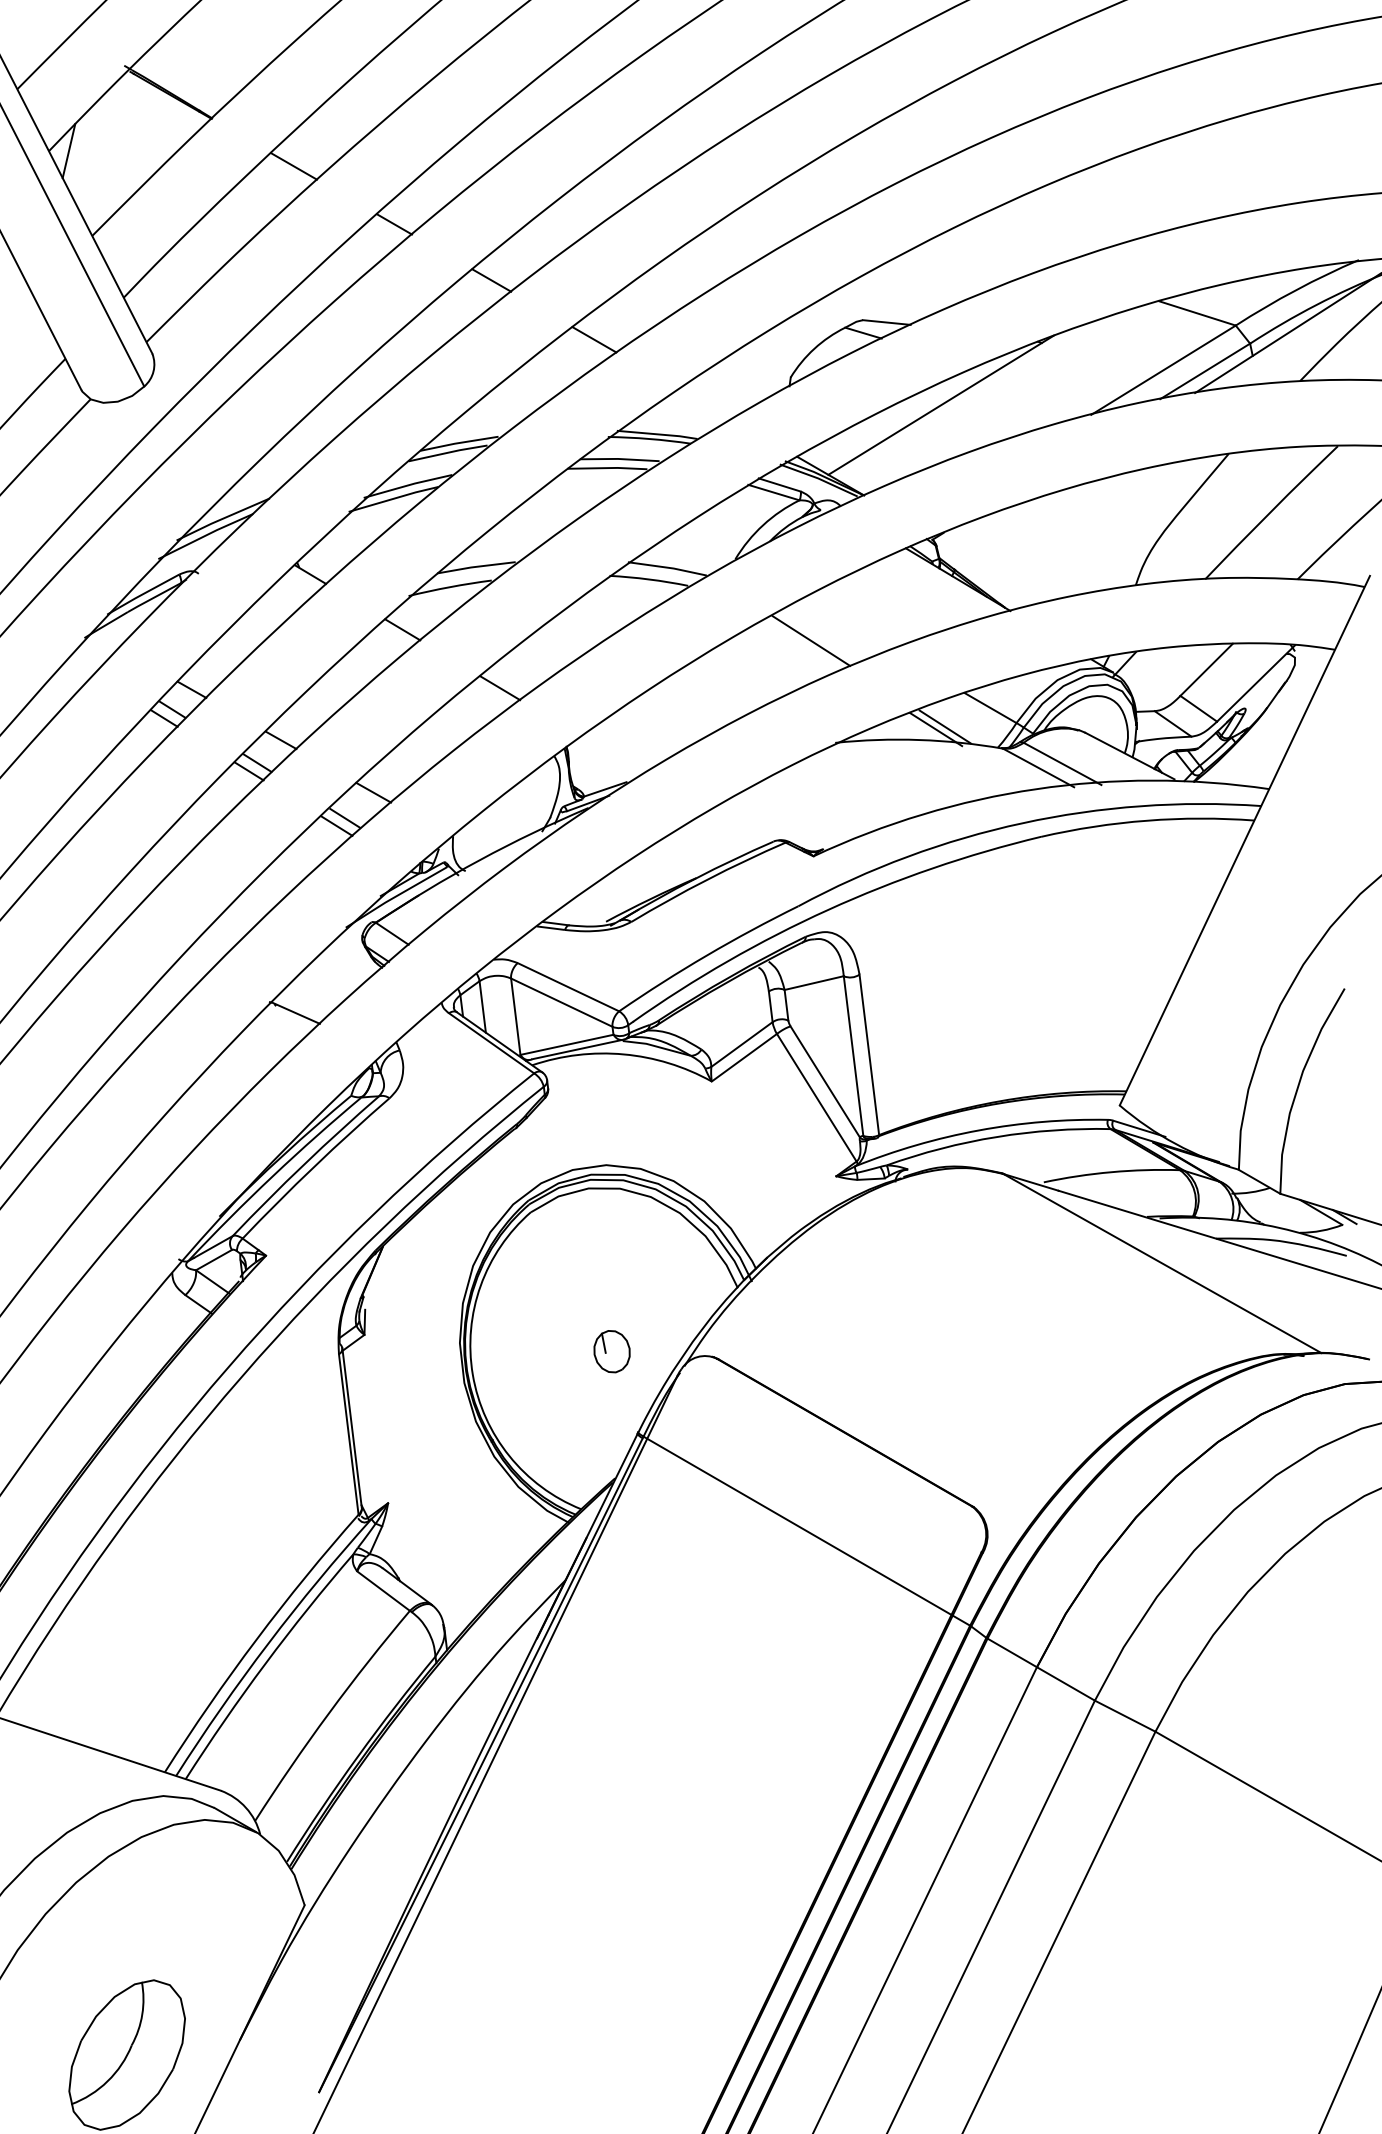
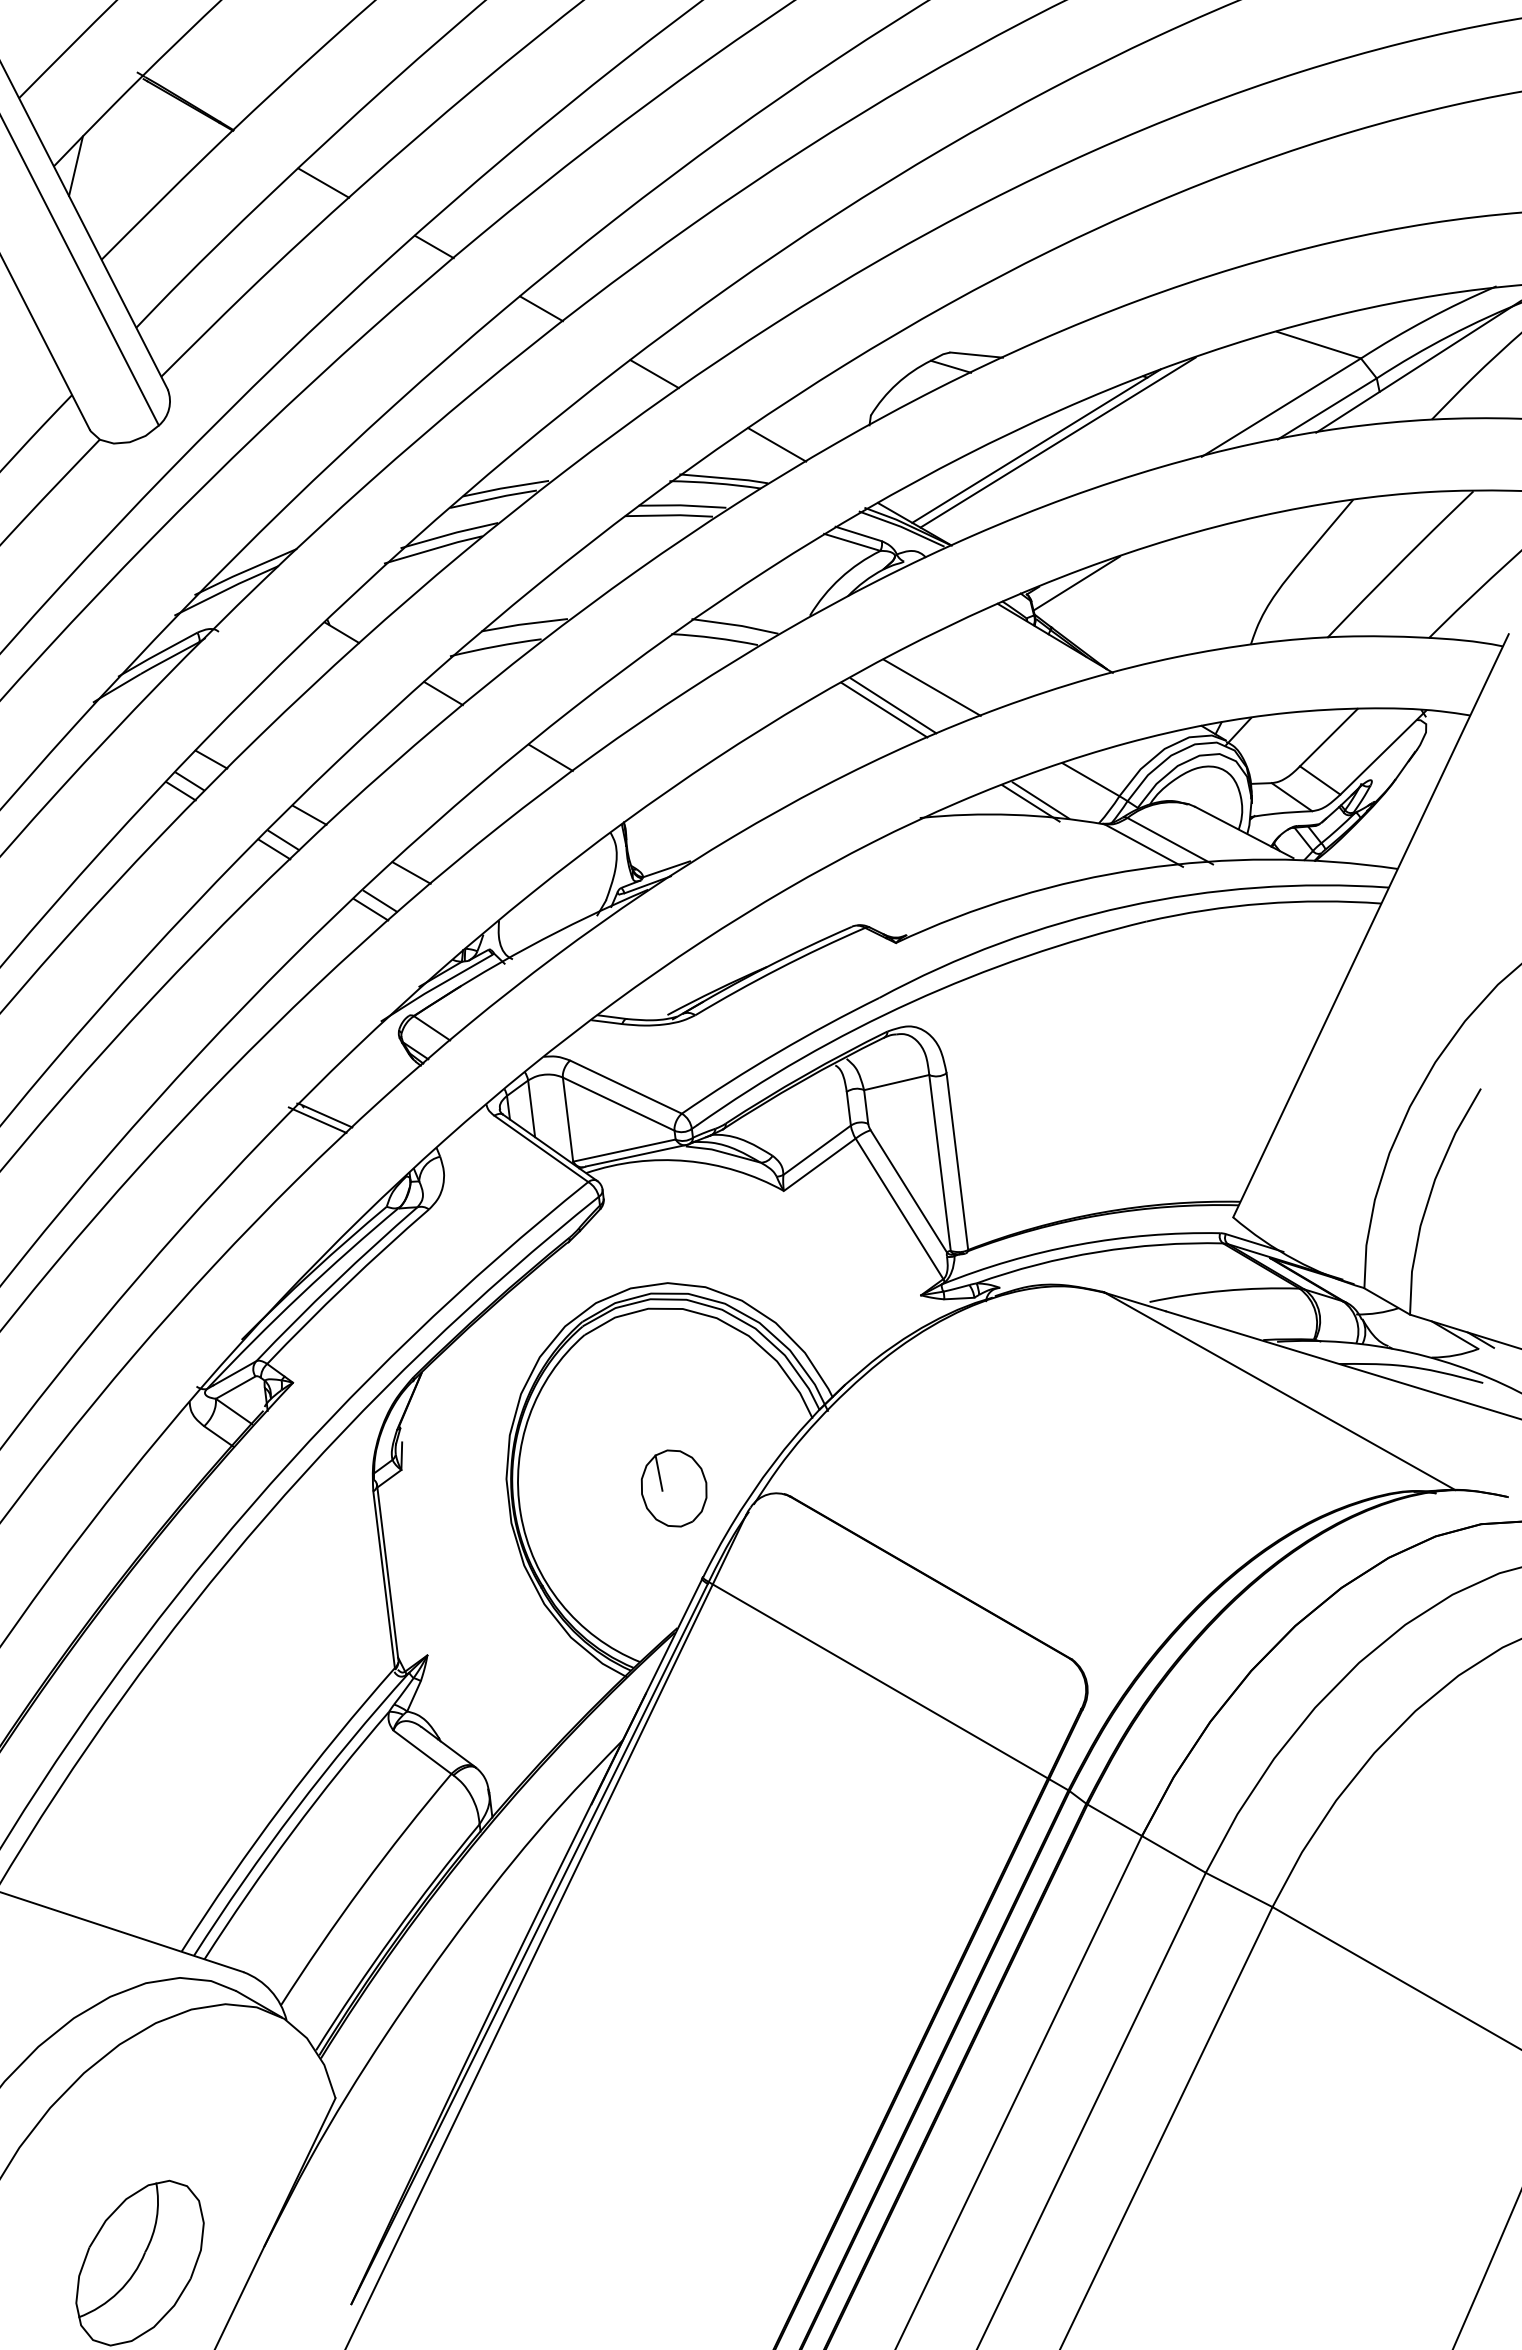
line: (960, 401) -> (1057, 442), added
line: (705, 403) -> (777, 444), added
line: (977, 529) -> (1076, 583), added
line: (845, 624) -> (931, 687), added
line: (803, 644) -> (884, 709), added
line: (288, 1016) -> (317, 1119), added
part: (611, 1351) -> (673, 1488), size x1.67

